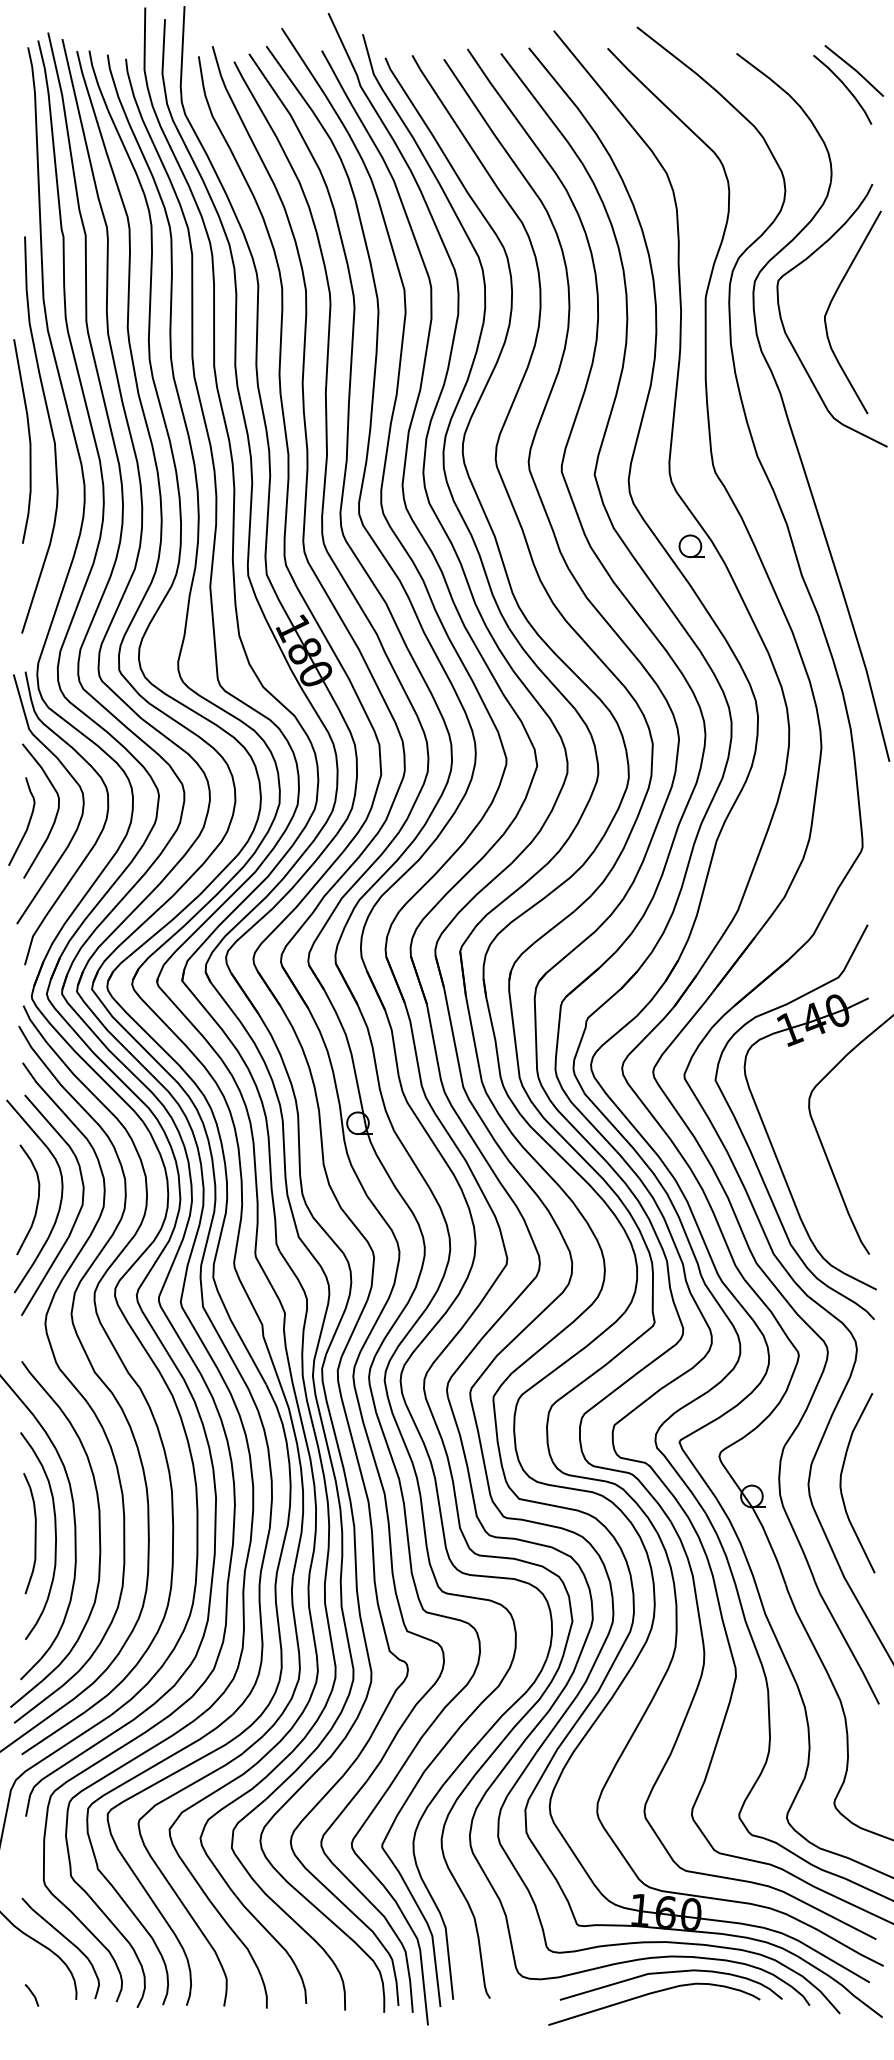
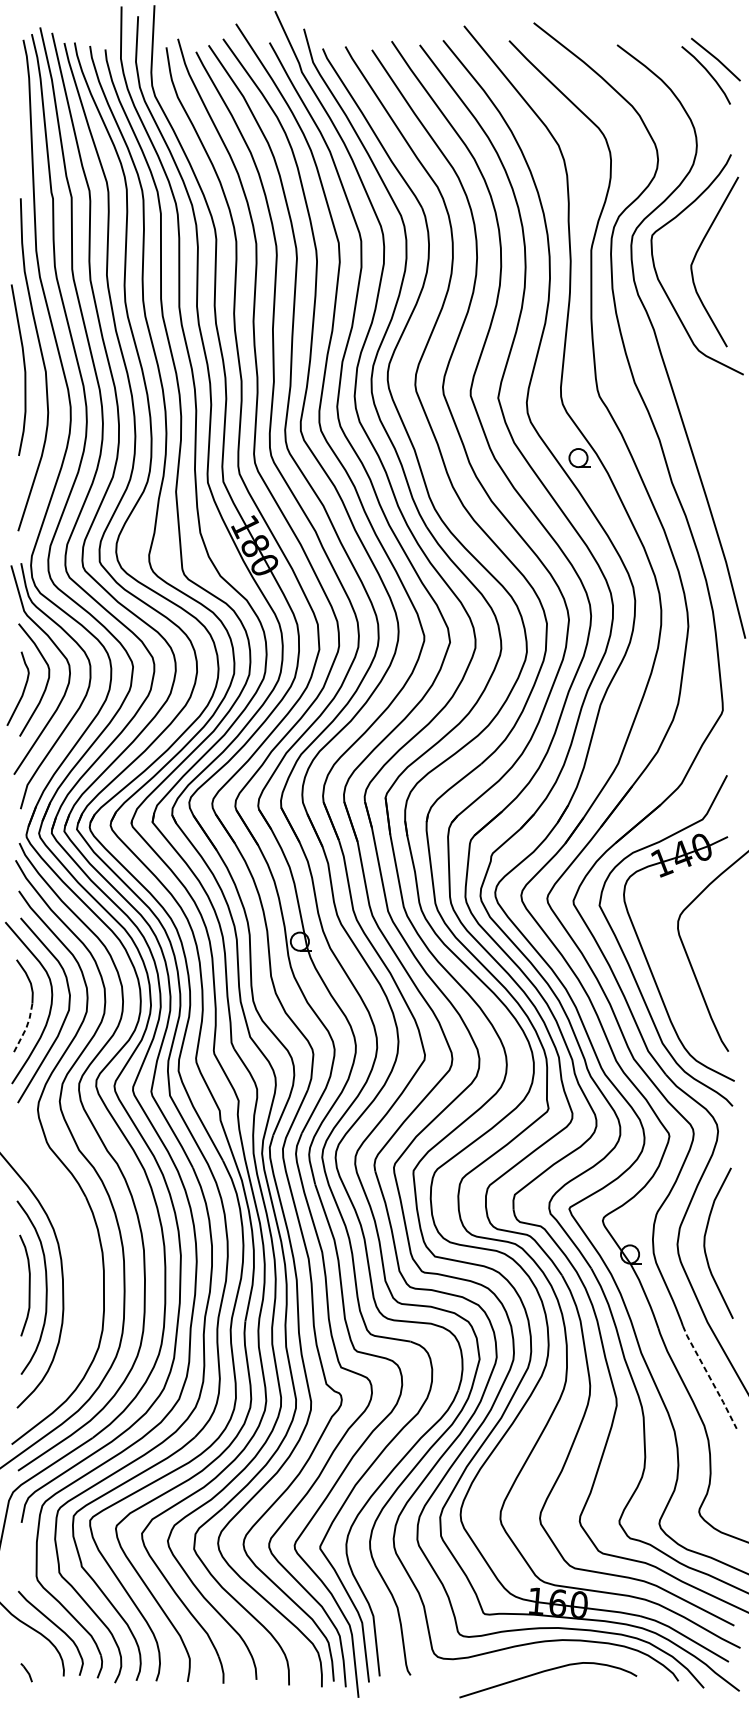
line: (31, 1226) -> (26, 1028), solid -> dashed
curve: (98, 1528) -> (82, 1281), removed
line: (847, 1643) -> (710, 1377), solid -> dashed
curve: (670, 1973) -> (561, 1654), removed

